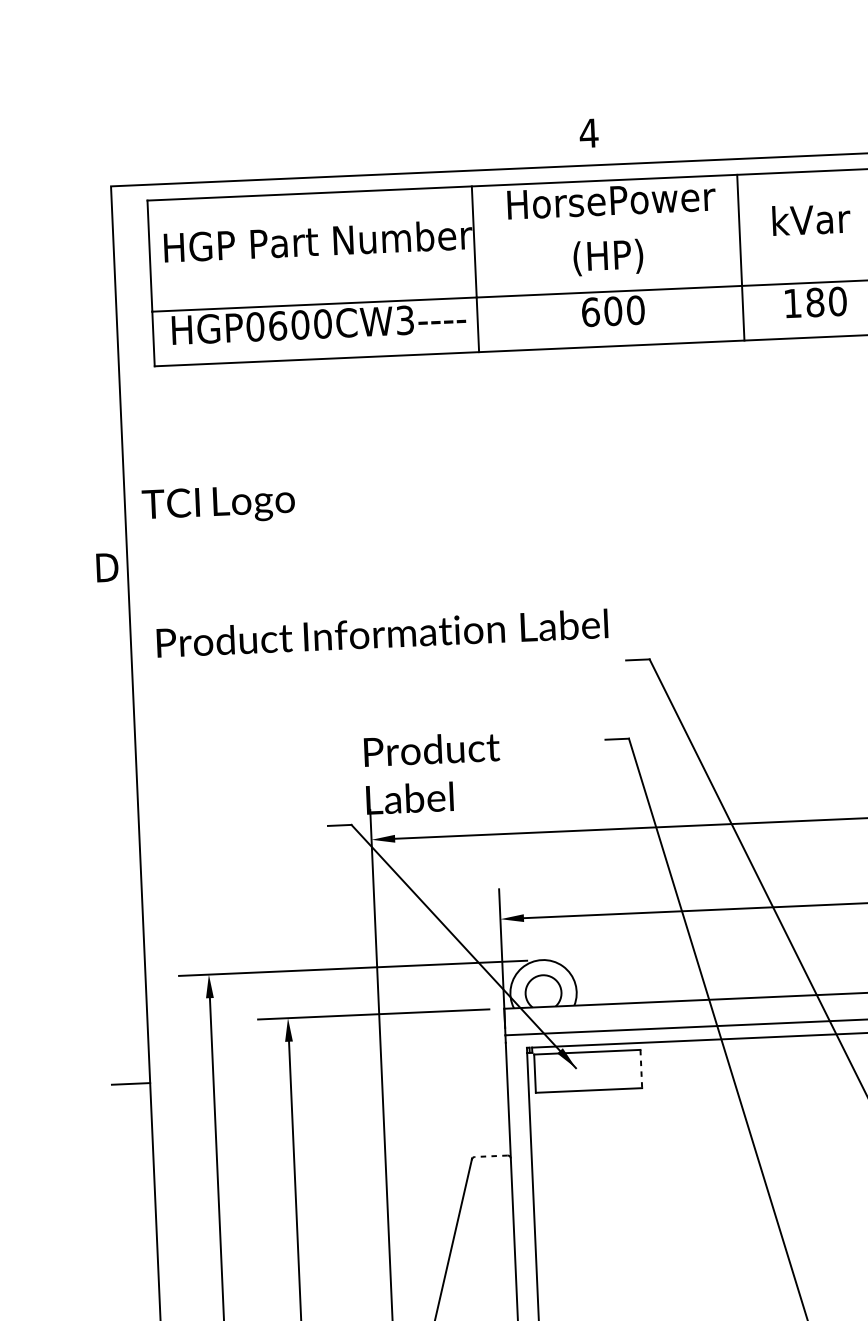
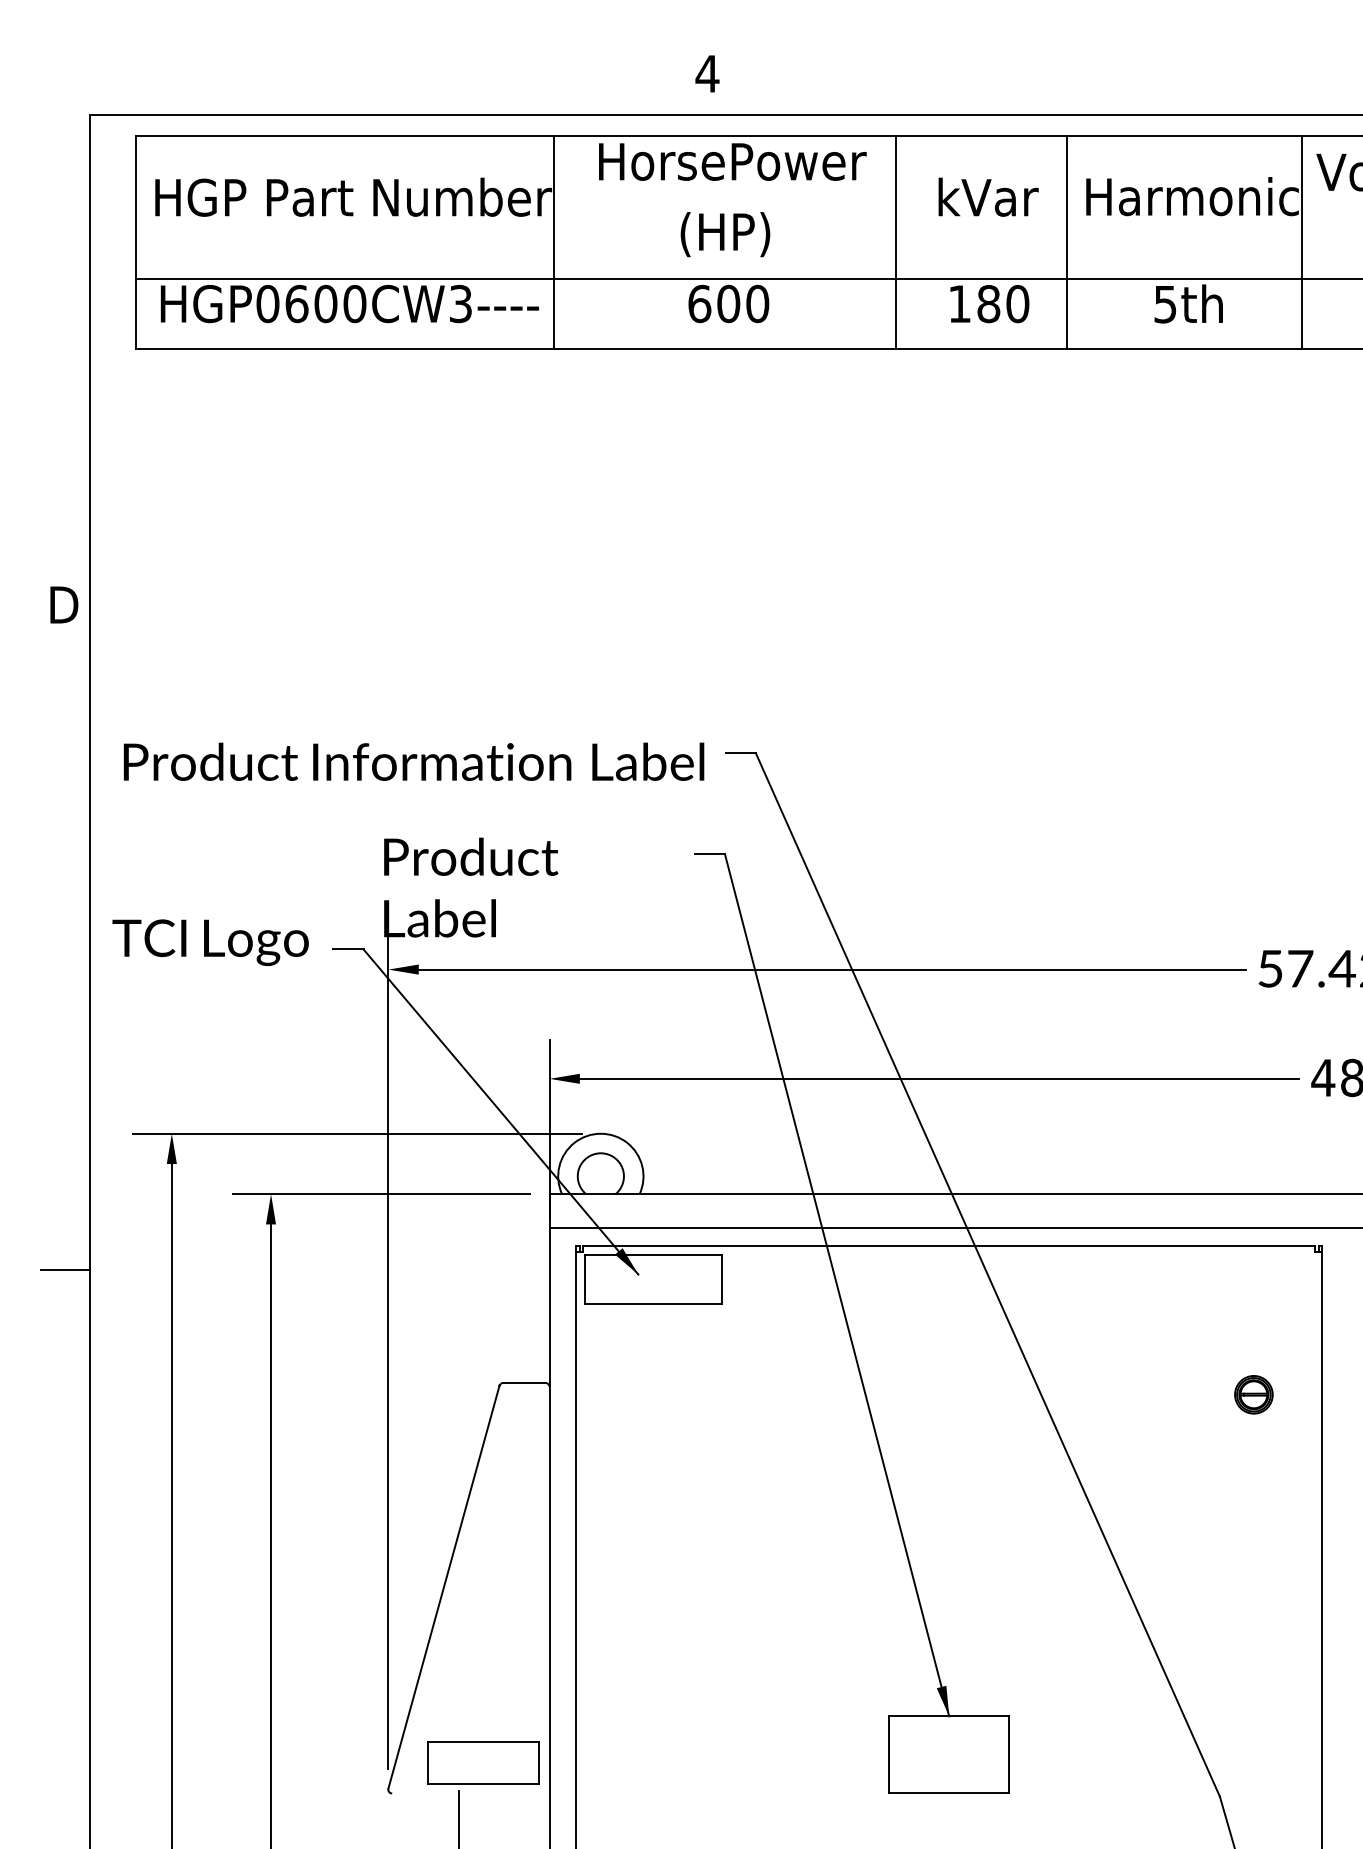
text: (218, 504) -> (210, 942), moved
text: (382, 633) -> (413, 761), moved
line: (641, 1069) -> (722, 1279), dashed -> solid
line: (490, 1156) -> (523, 1383), dashed -> solid

